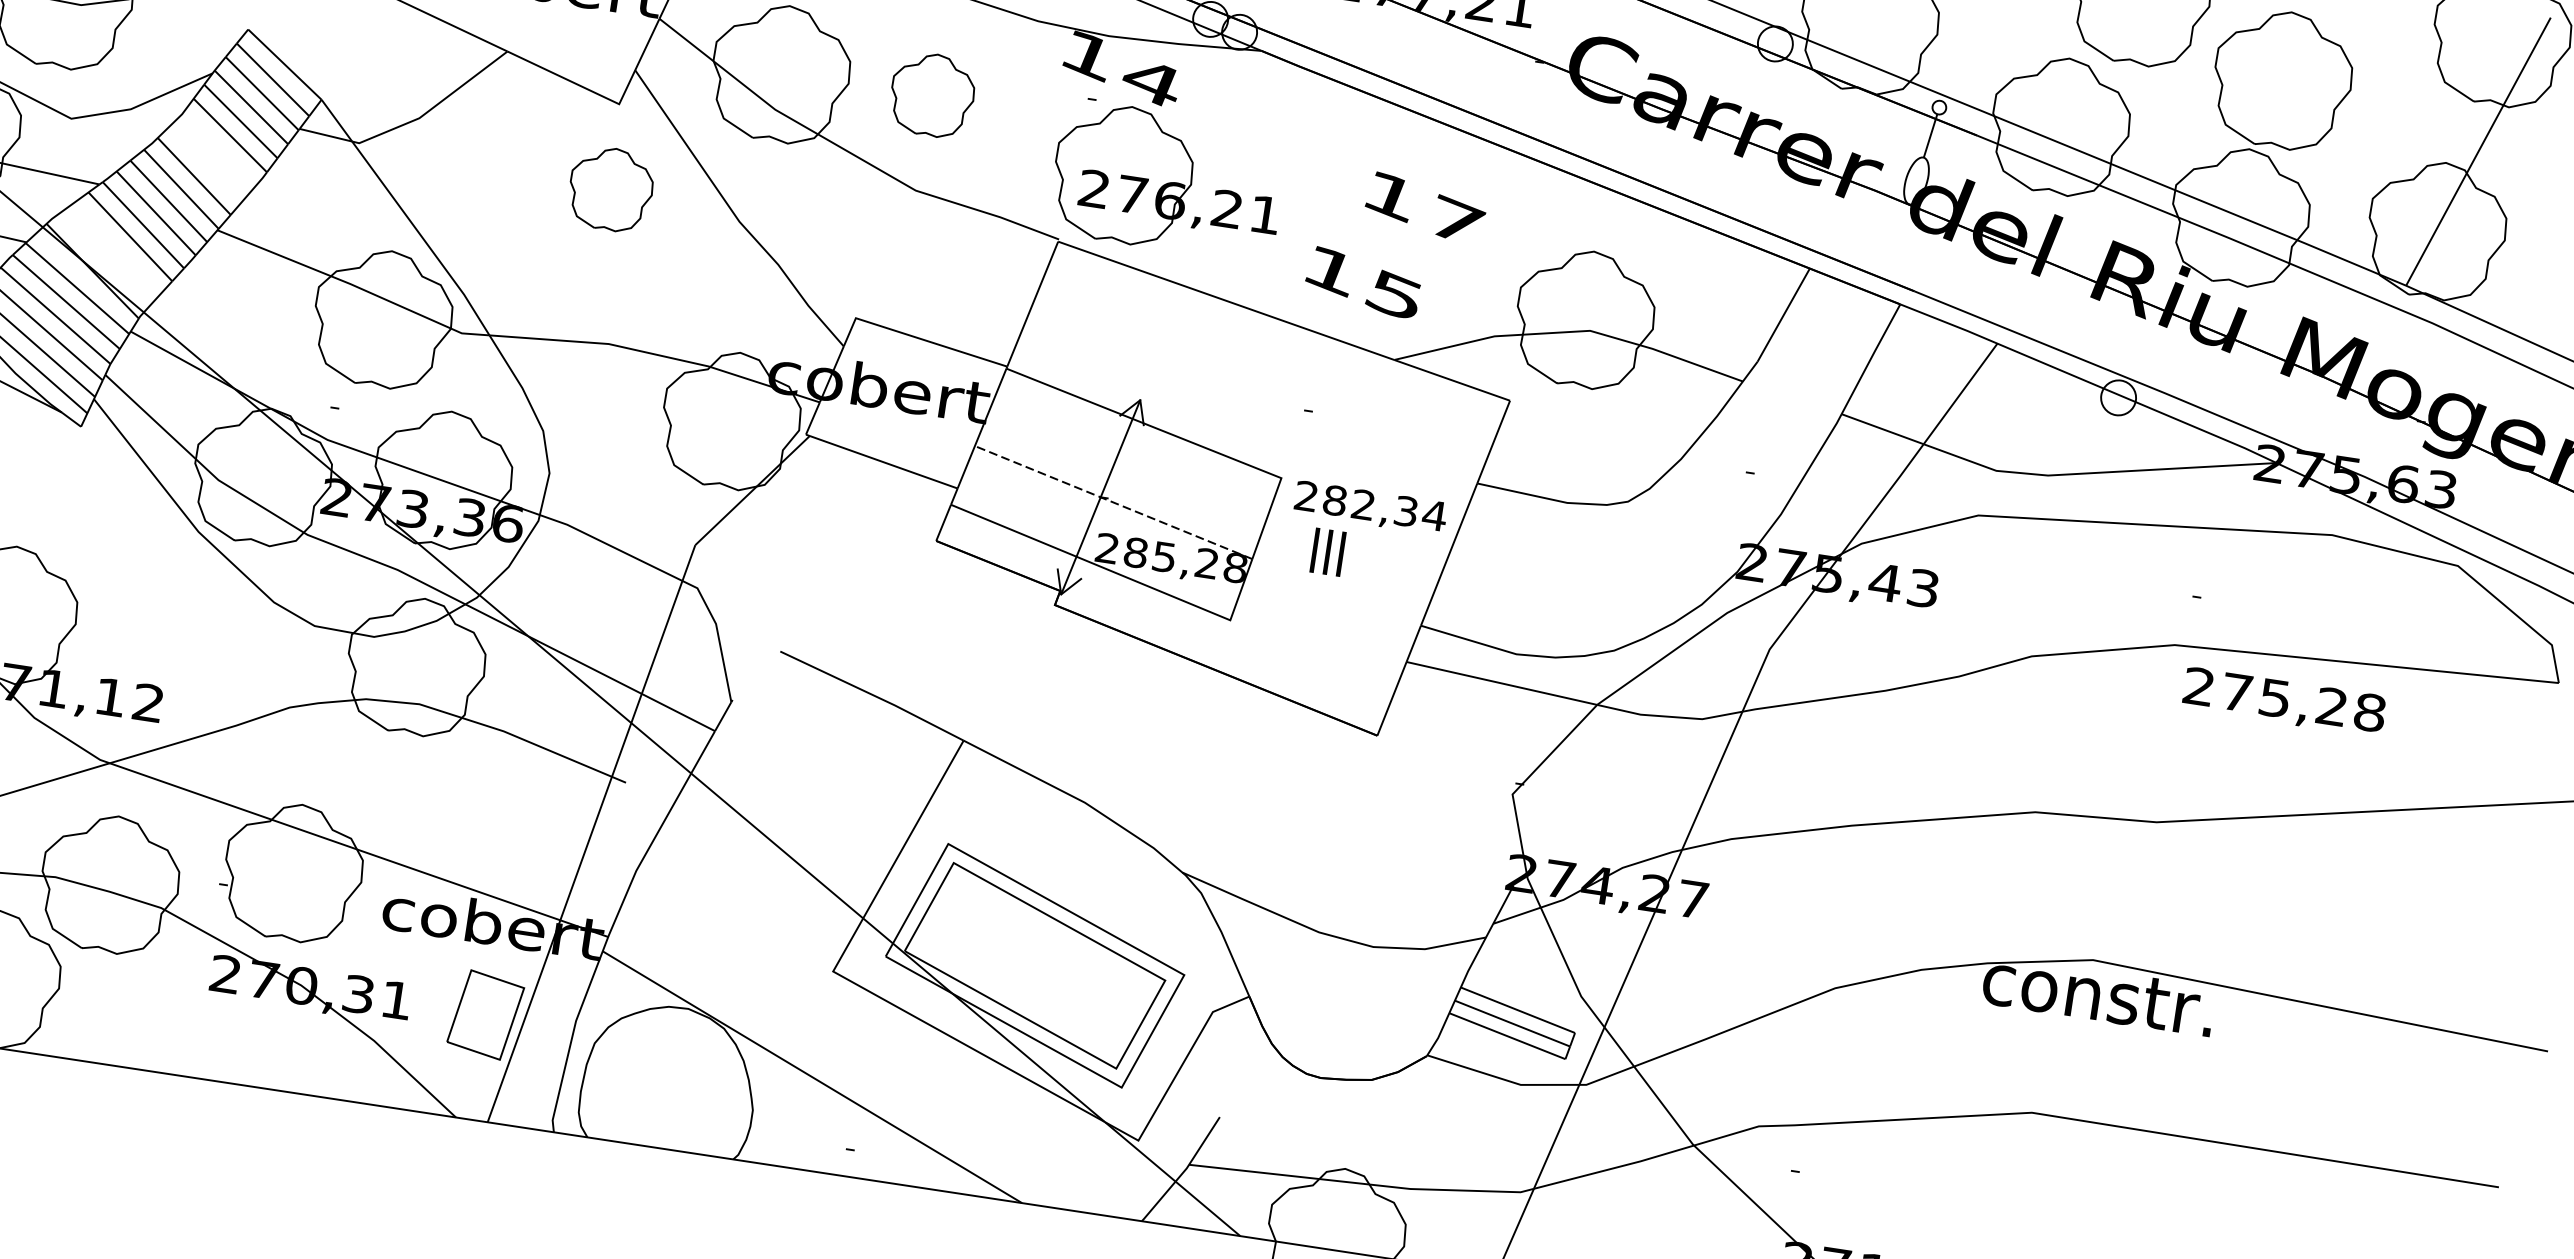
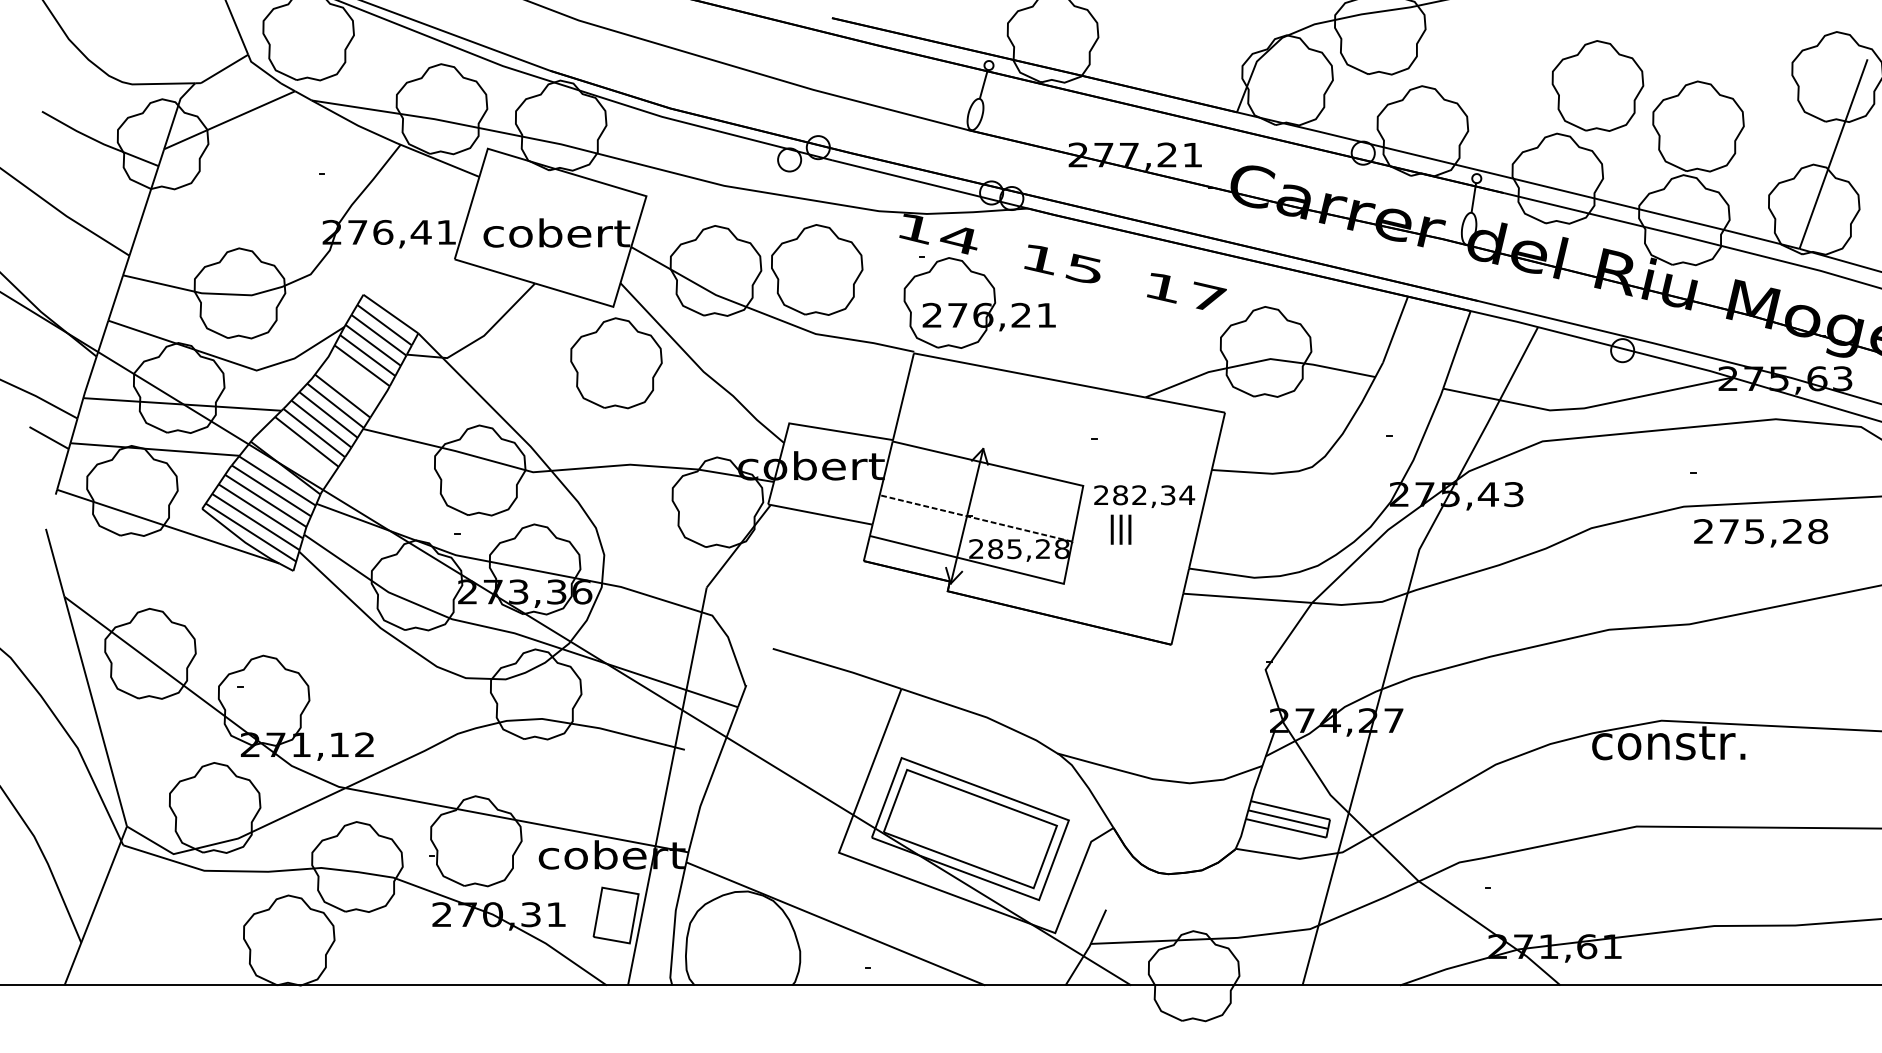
part: (932, 94) -> (817, 269), size x1.67
part: (611, 189) -> (616, 363), size x1.67
text: (1425, 207) -> (1186, 291), moved
text: (1363, 281) -> (1062, 263), moved

